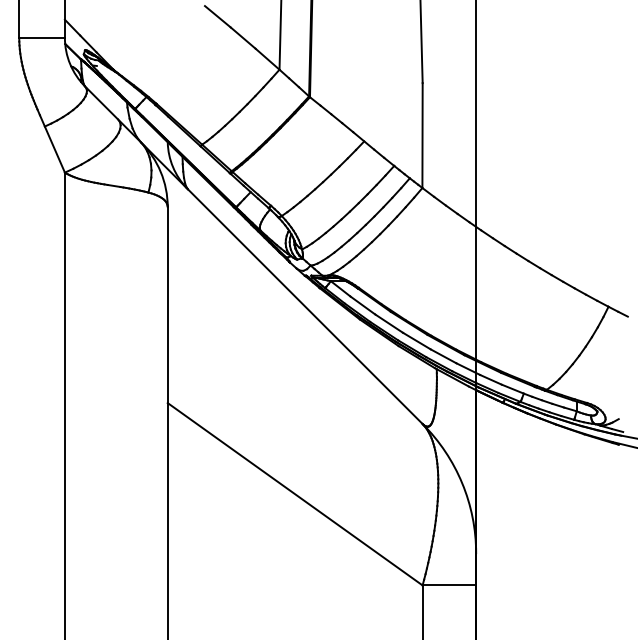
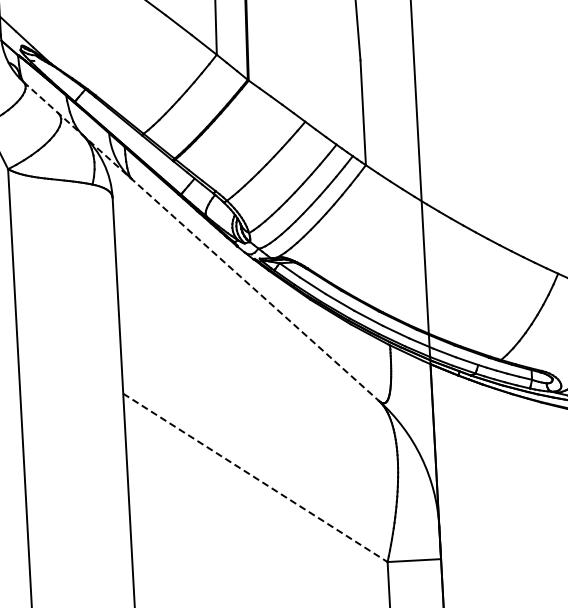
line: (253, 255) -> (200, 241), solid -> dashed
line: (295, 494) -> (255, 478), solid -> dashed

